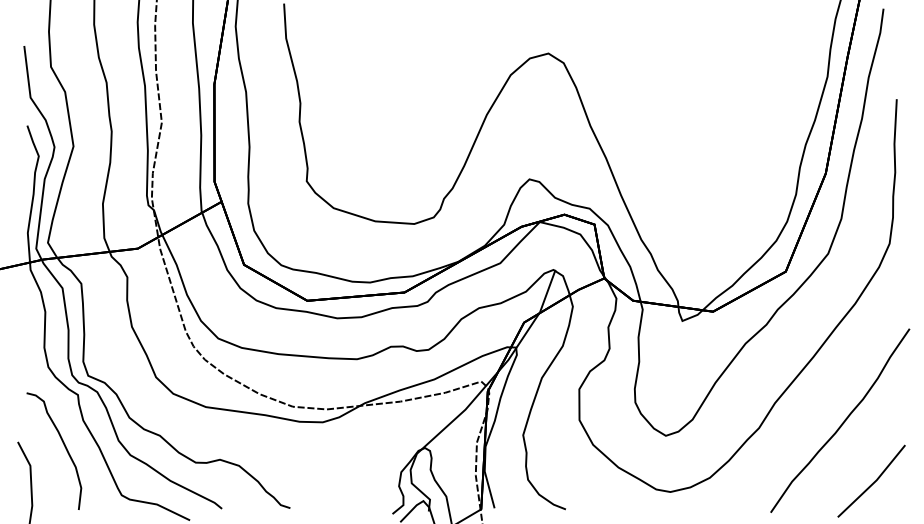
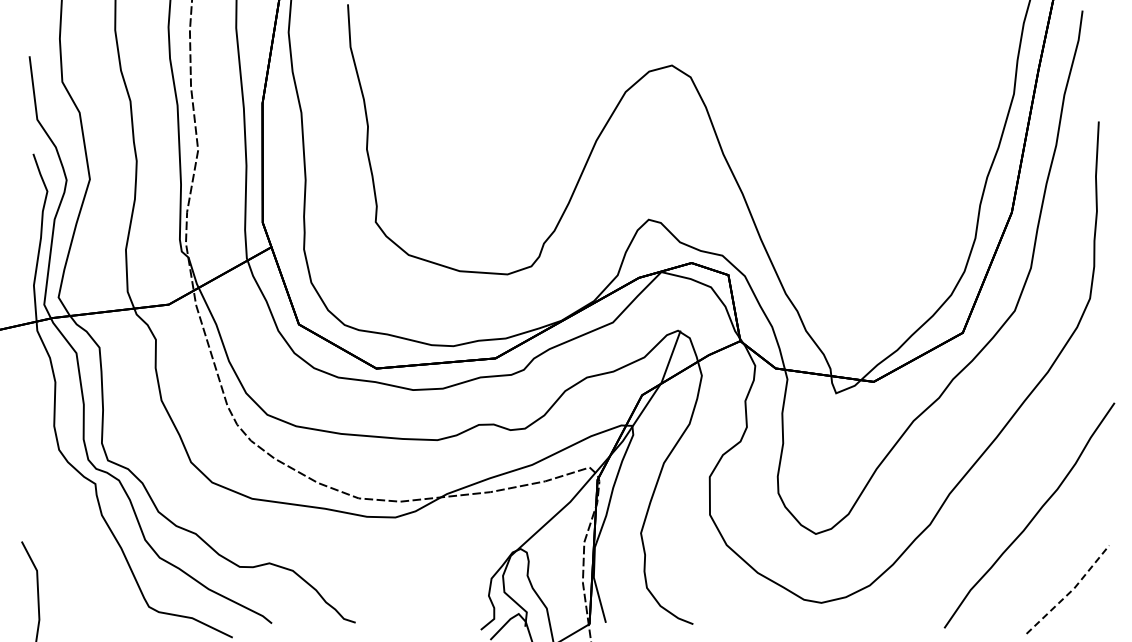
curve: (64, 446) -> (78, 546), removed
line: (874, 482) -> (1071, 591), solid -> dashed

